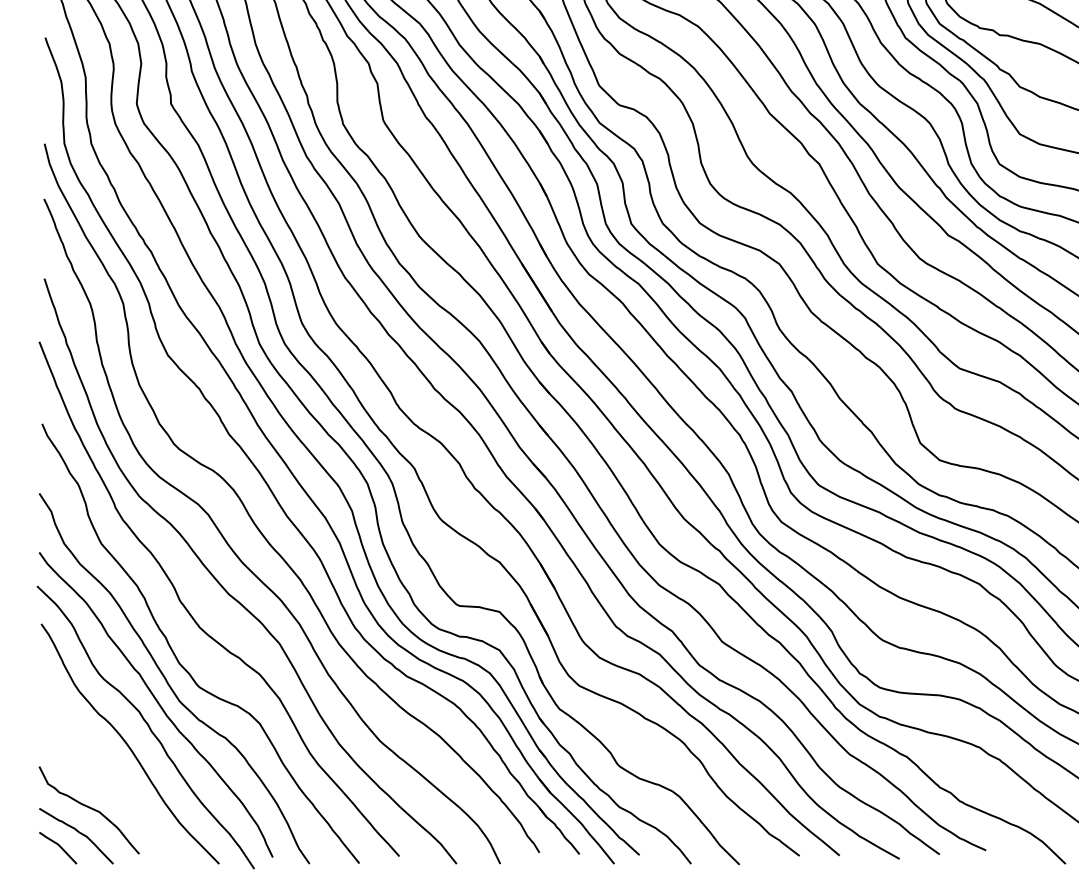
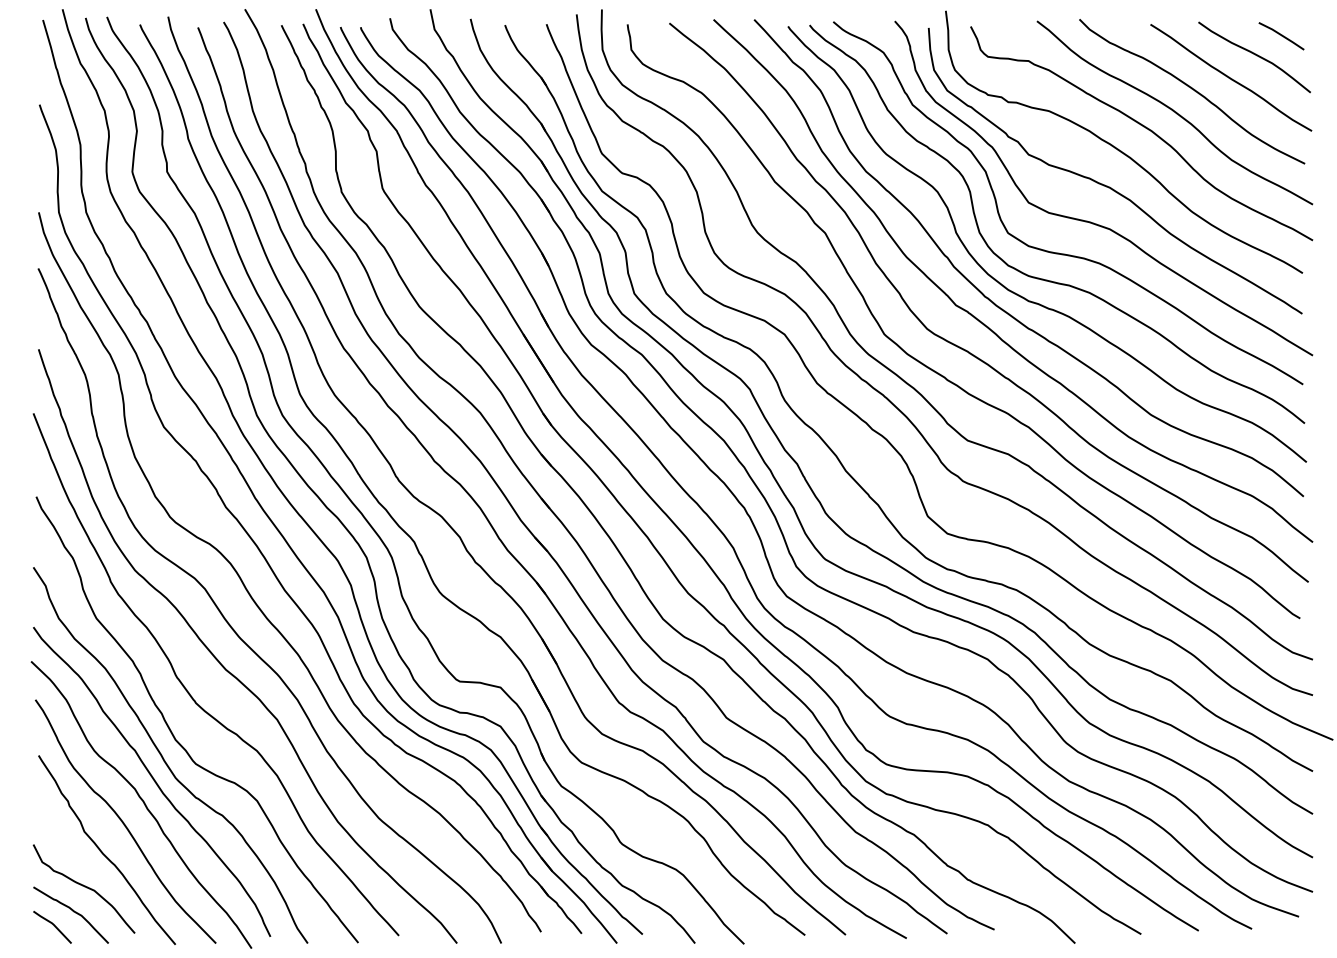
curve: (108, 774) -> (103, 852), added

